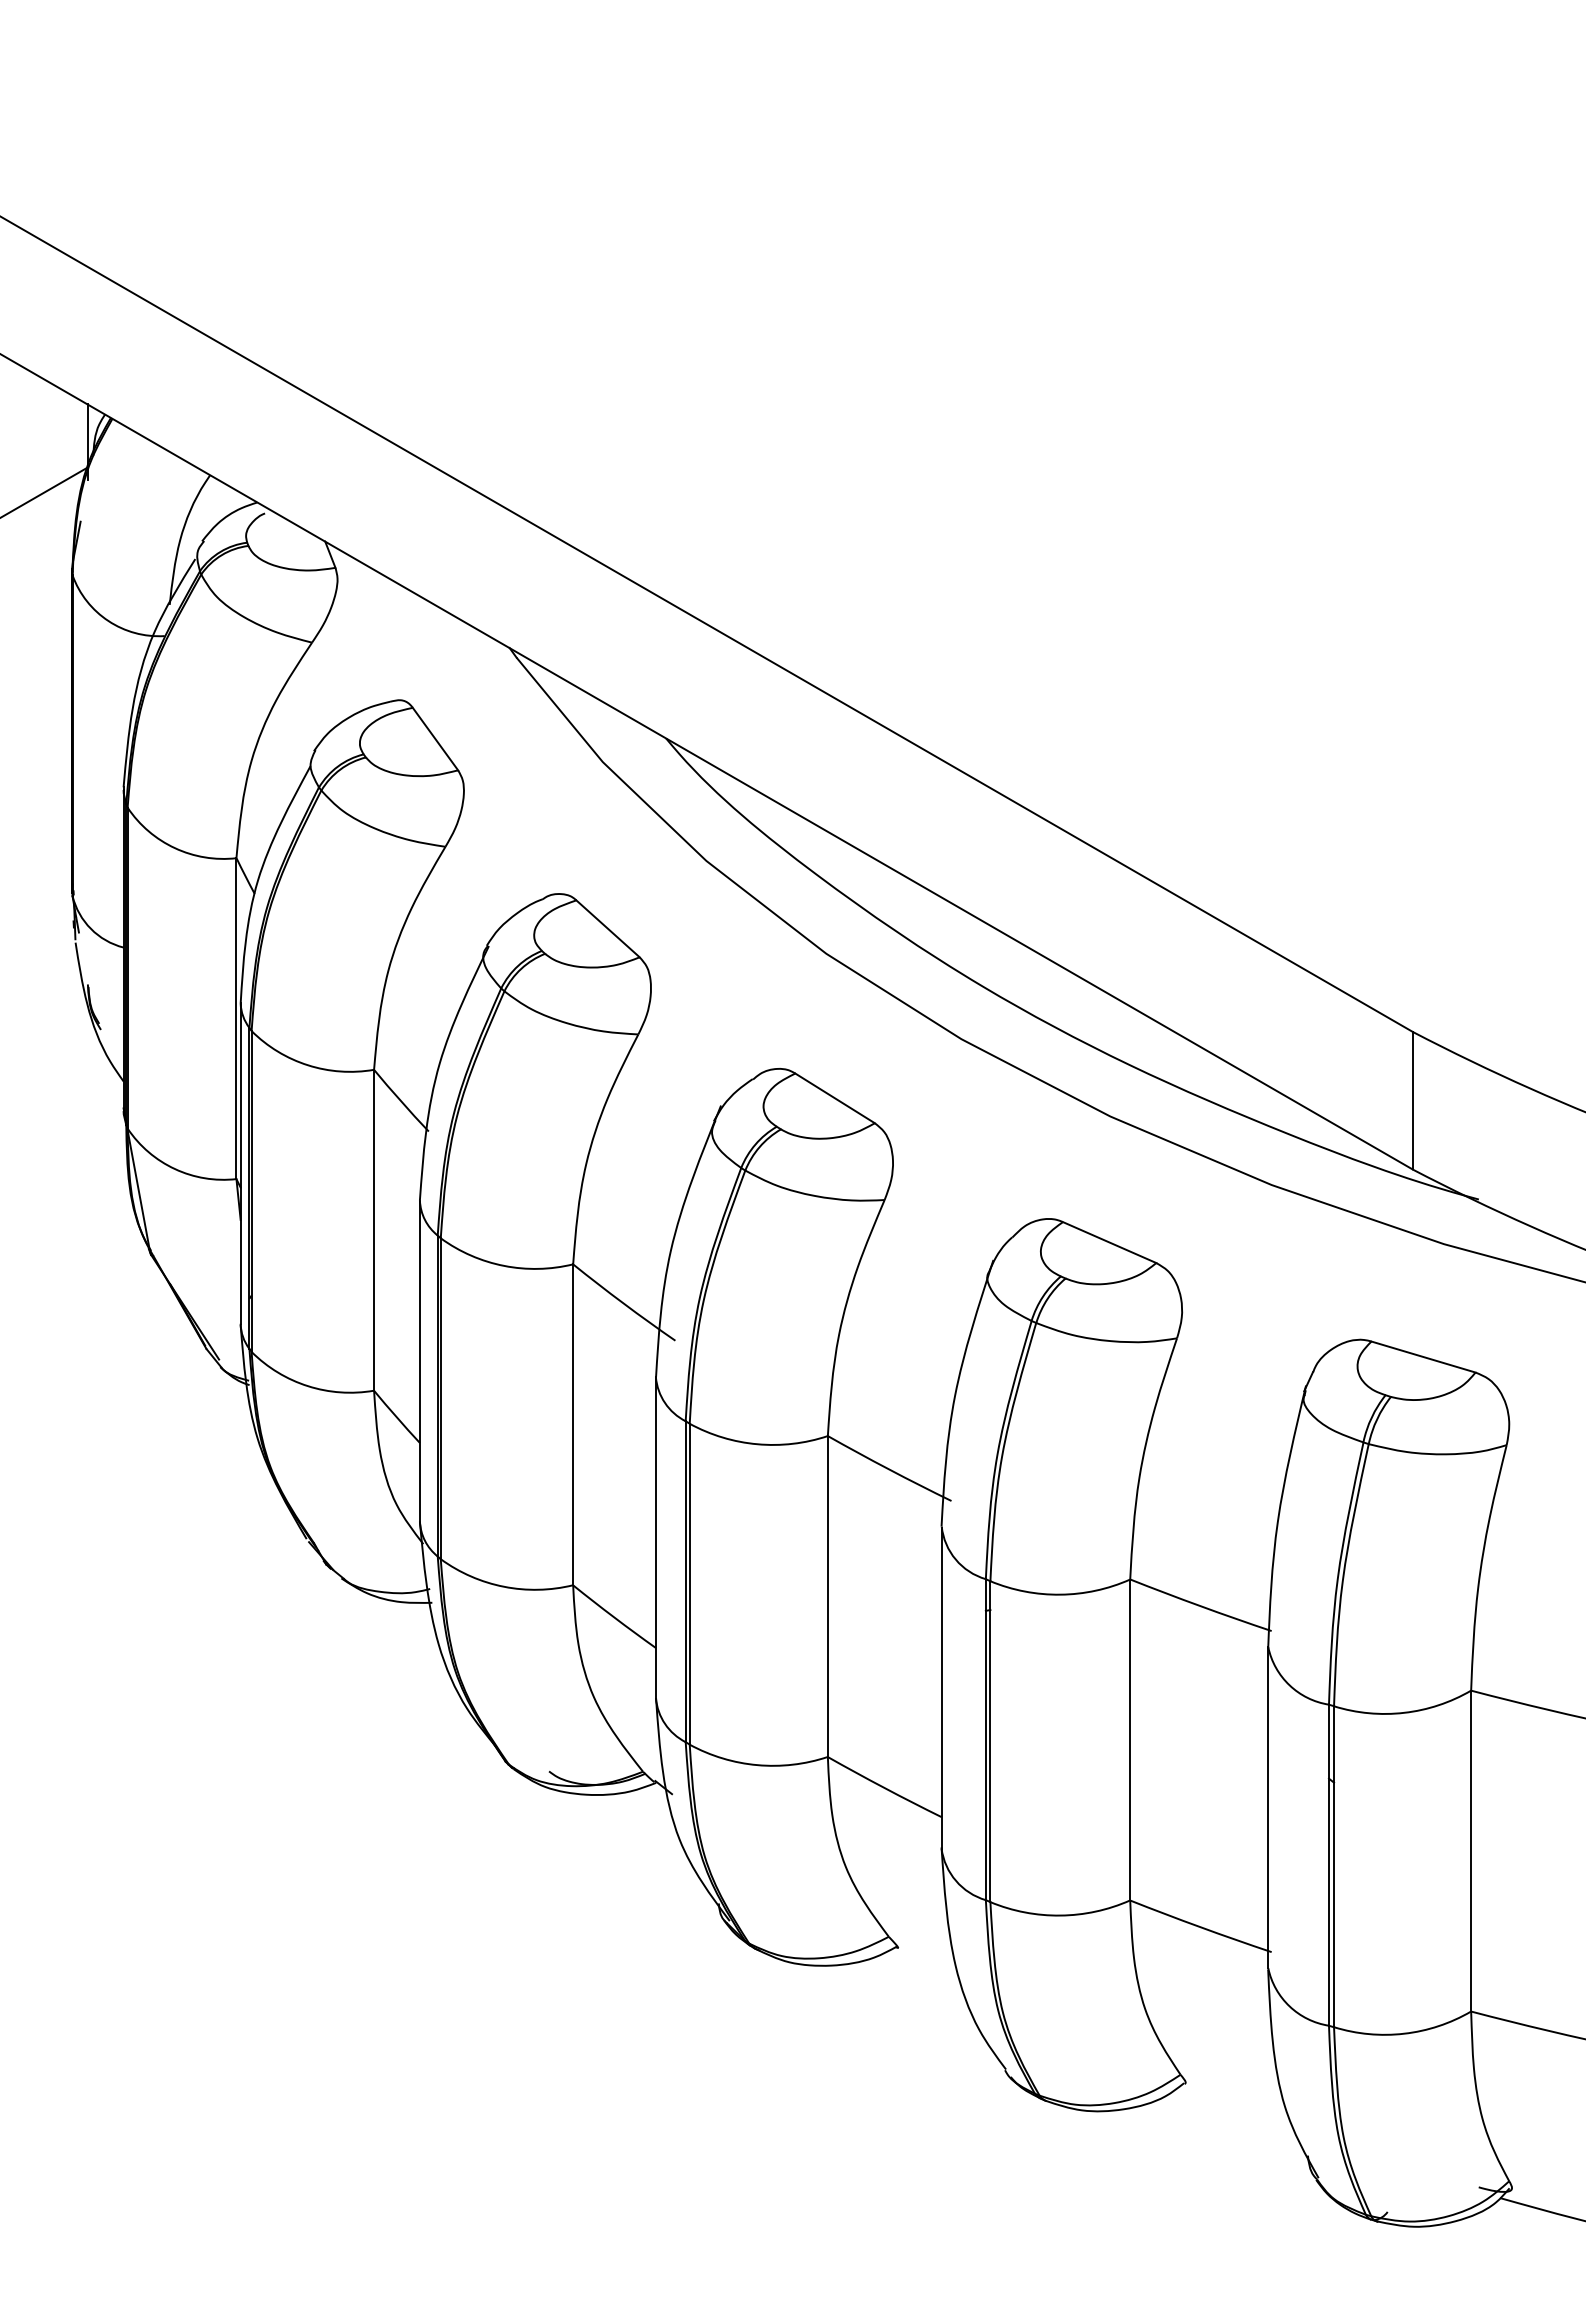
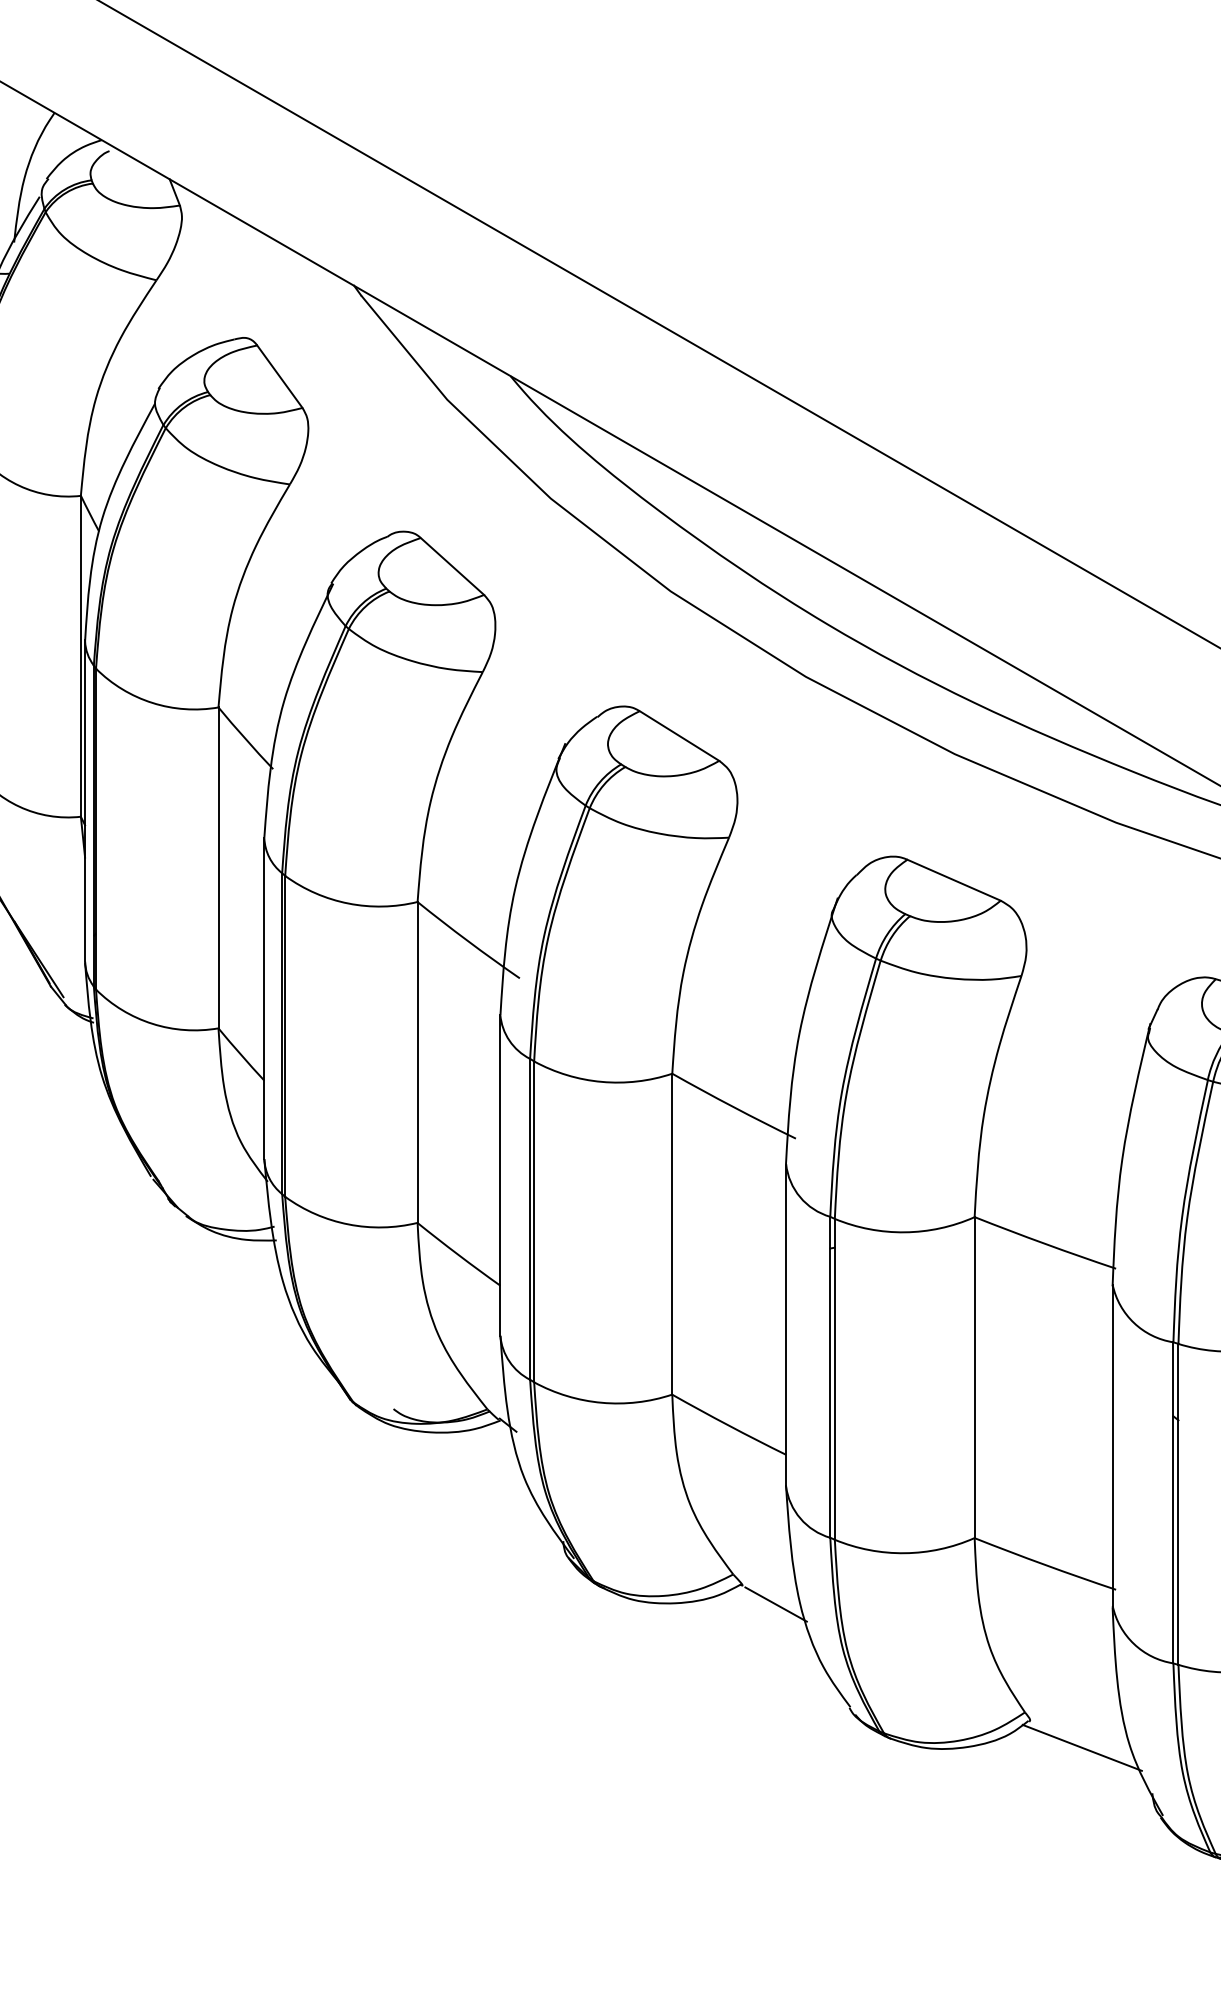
line: (931, 1966) -> (775, 1604), added
line: (1237, 2110) -> (1081, 1748), added

